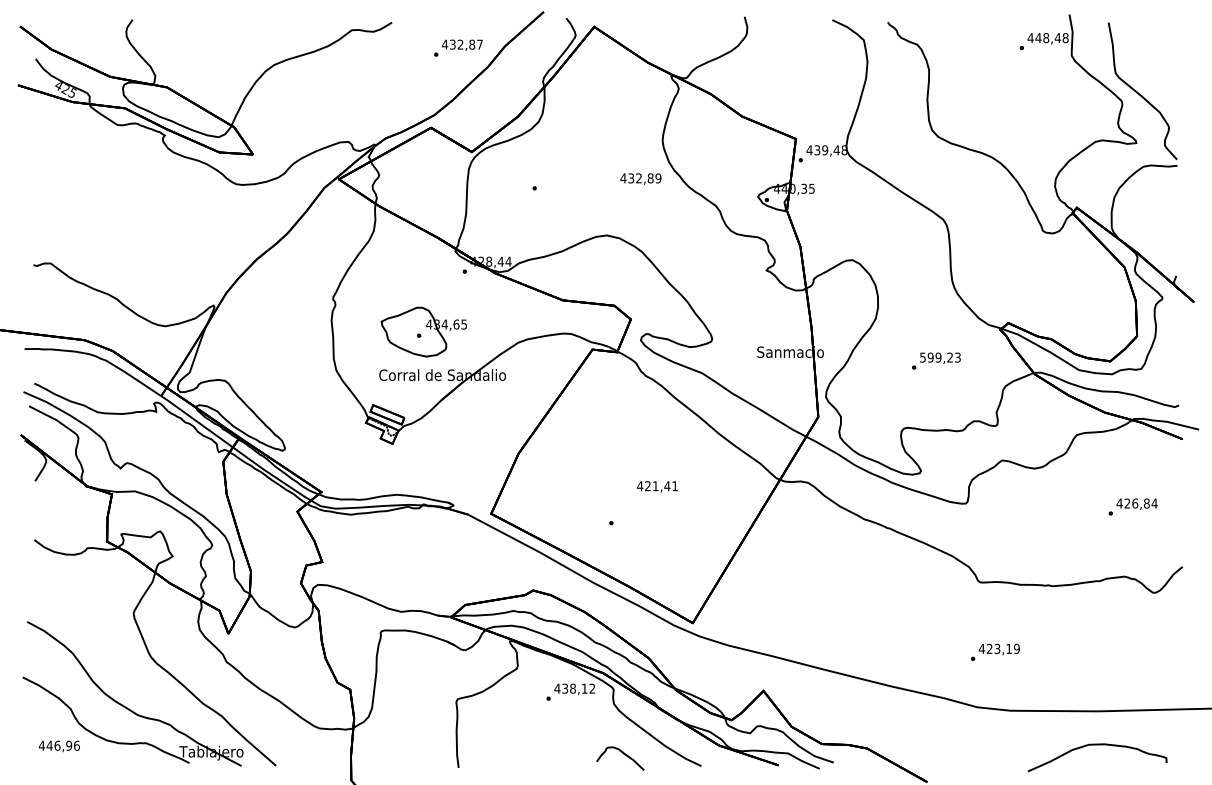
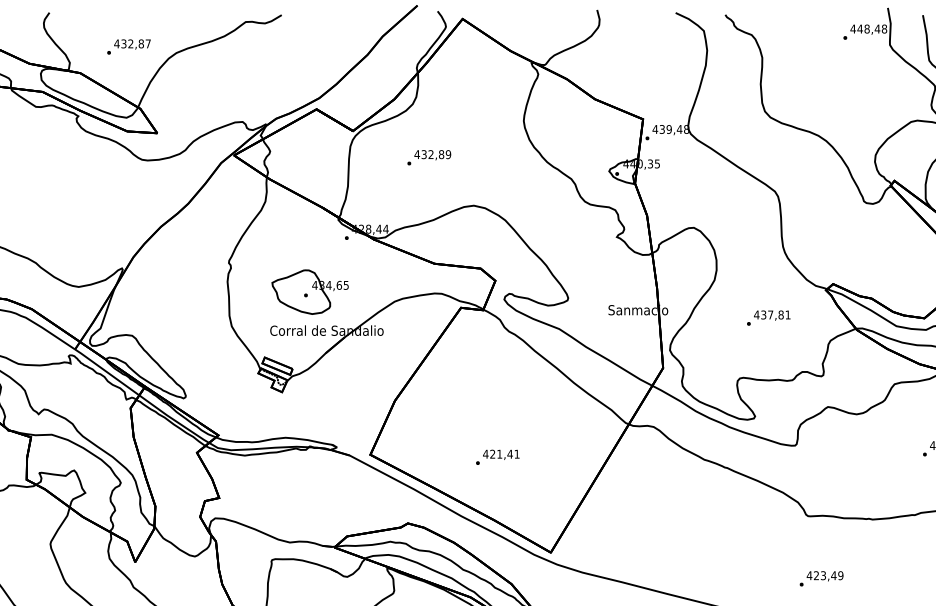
text: (458, 47) -> (129, 46), moved
text: (640, 178) -> (432, 154), moved
text: (939, 357) -> (771, 314), 599,23 -> 437,81
text: (657, 486) -> (501, 454), moved
text: (1009, 648) -> (834, 575), 423,19 -> 423,49

